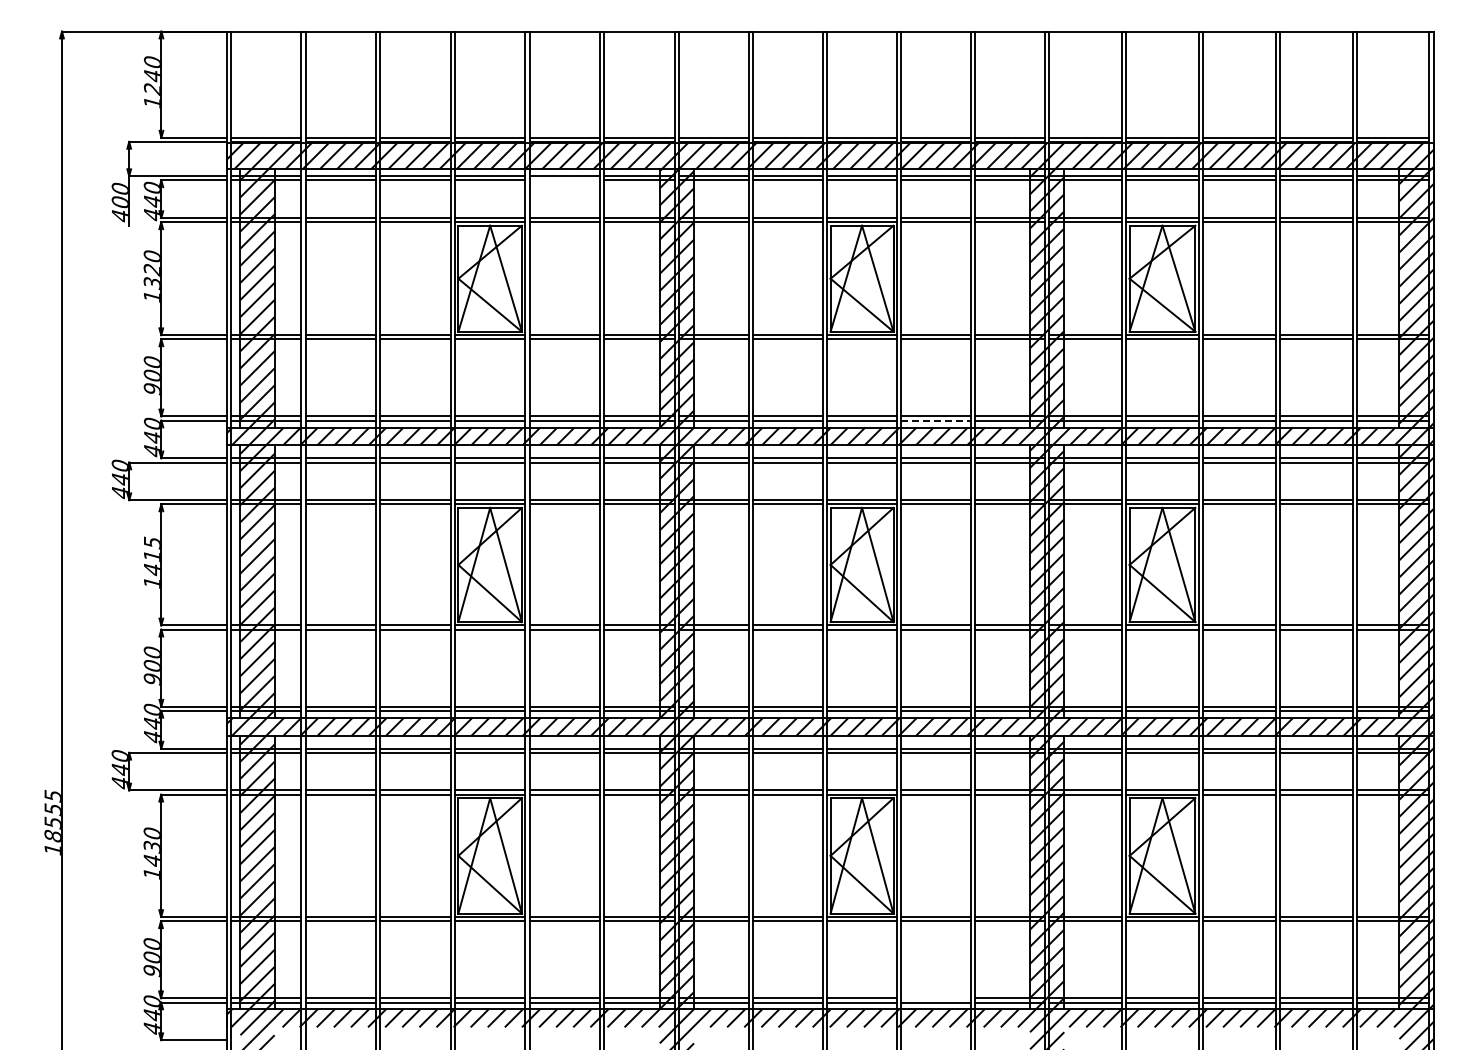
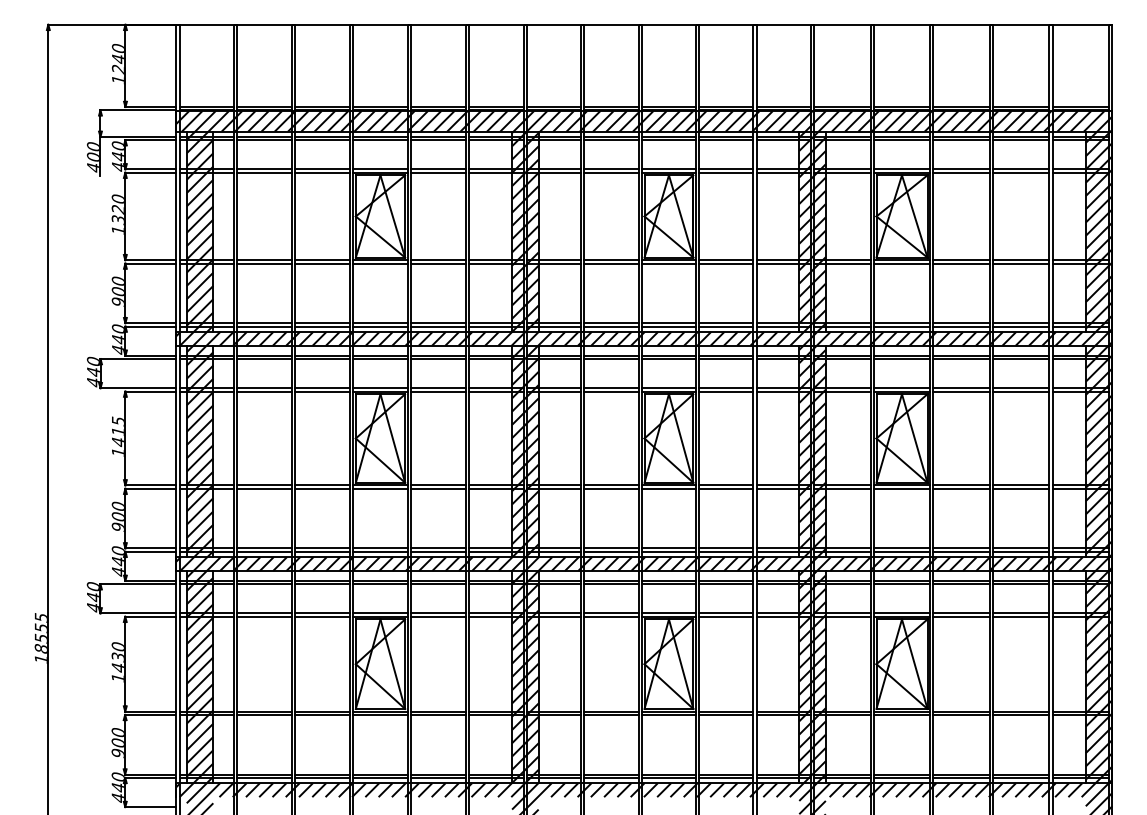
line: (564, 180) -> (438, 140), added
line: (936, 420) -> (726, 326), dashed -> solid
line: (936, 998) -> (726, 774), added

